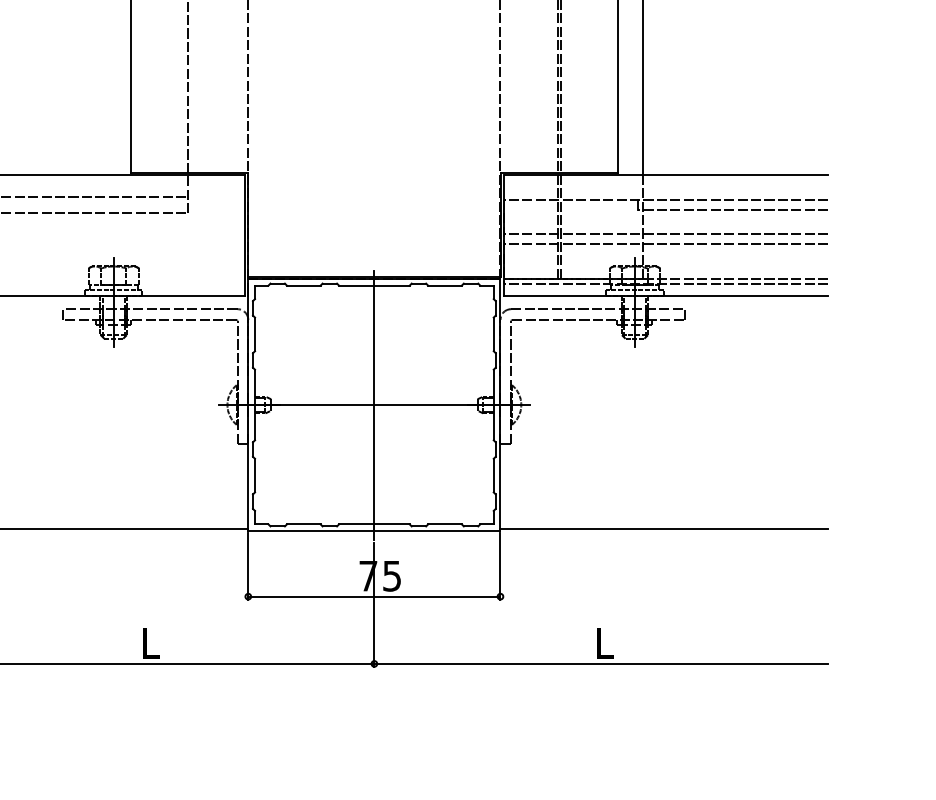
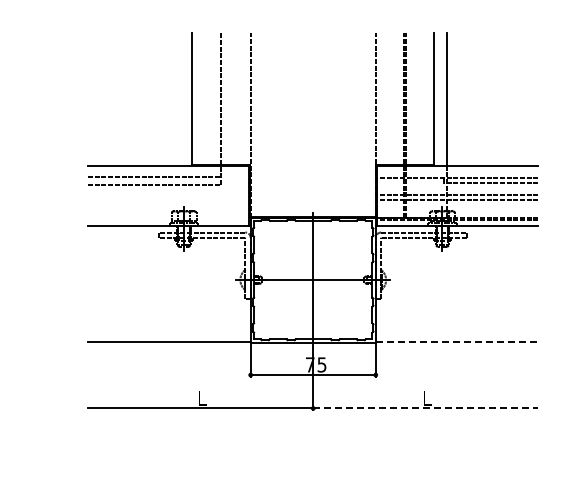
line: (665, 528) -> (457, 341), solid -> dashed
line: (600, 664) -> (425, 408), solid -> dashed

